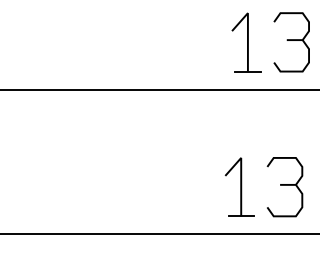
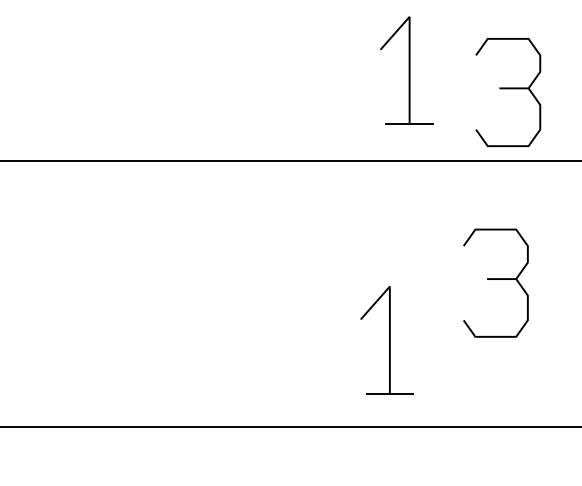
part: (246, 42) -> (406, 70), moved
part: (291, 42) -> (508, 92), moved
part: (239, 186) -> (386, 338), moved
part: (284, 187) -> (495, 283), moved

